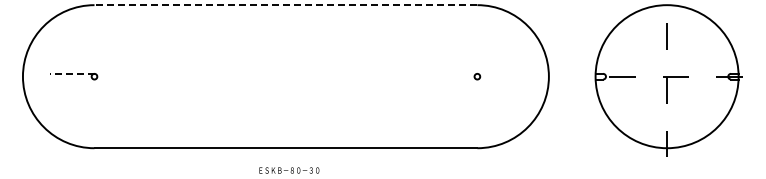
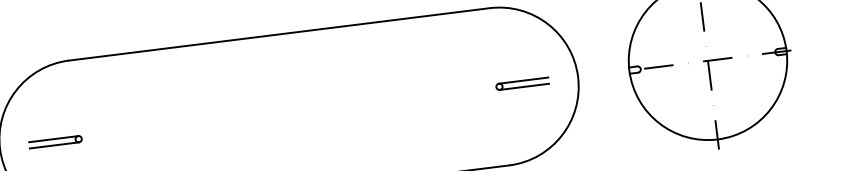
line: (285, 5) -> (278, 34), dashed -> solid
line: (71, 73) -> (52, 138), dashed -> solid
line: (499, 73) -> (523, 80), added
line: (71, 79) -> (53, 145), added
line: (499, 79) -> (524, 86), added

